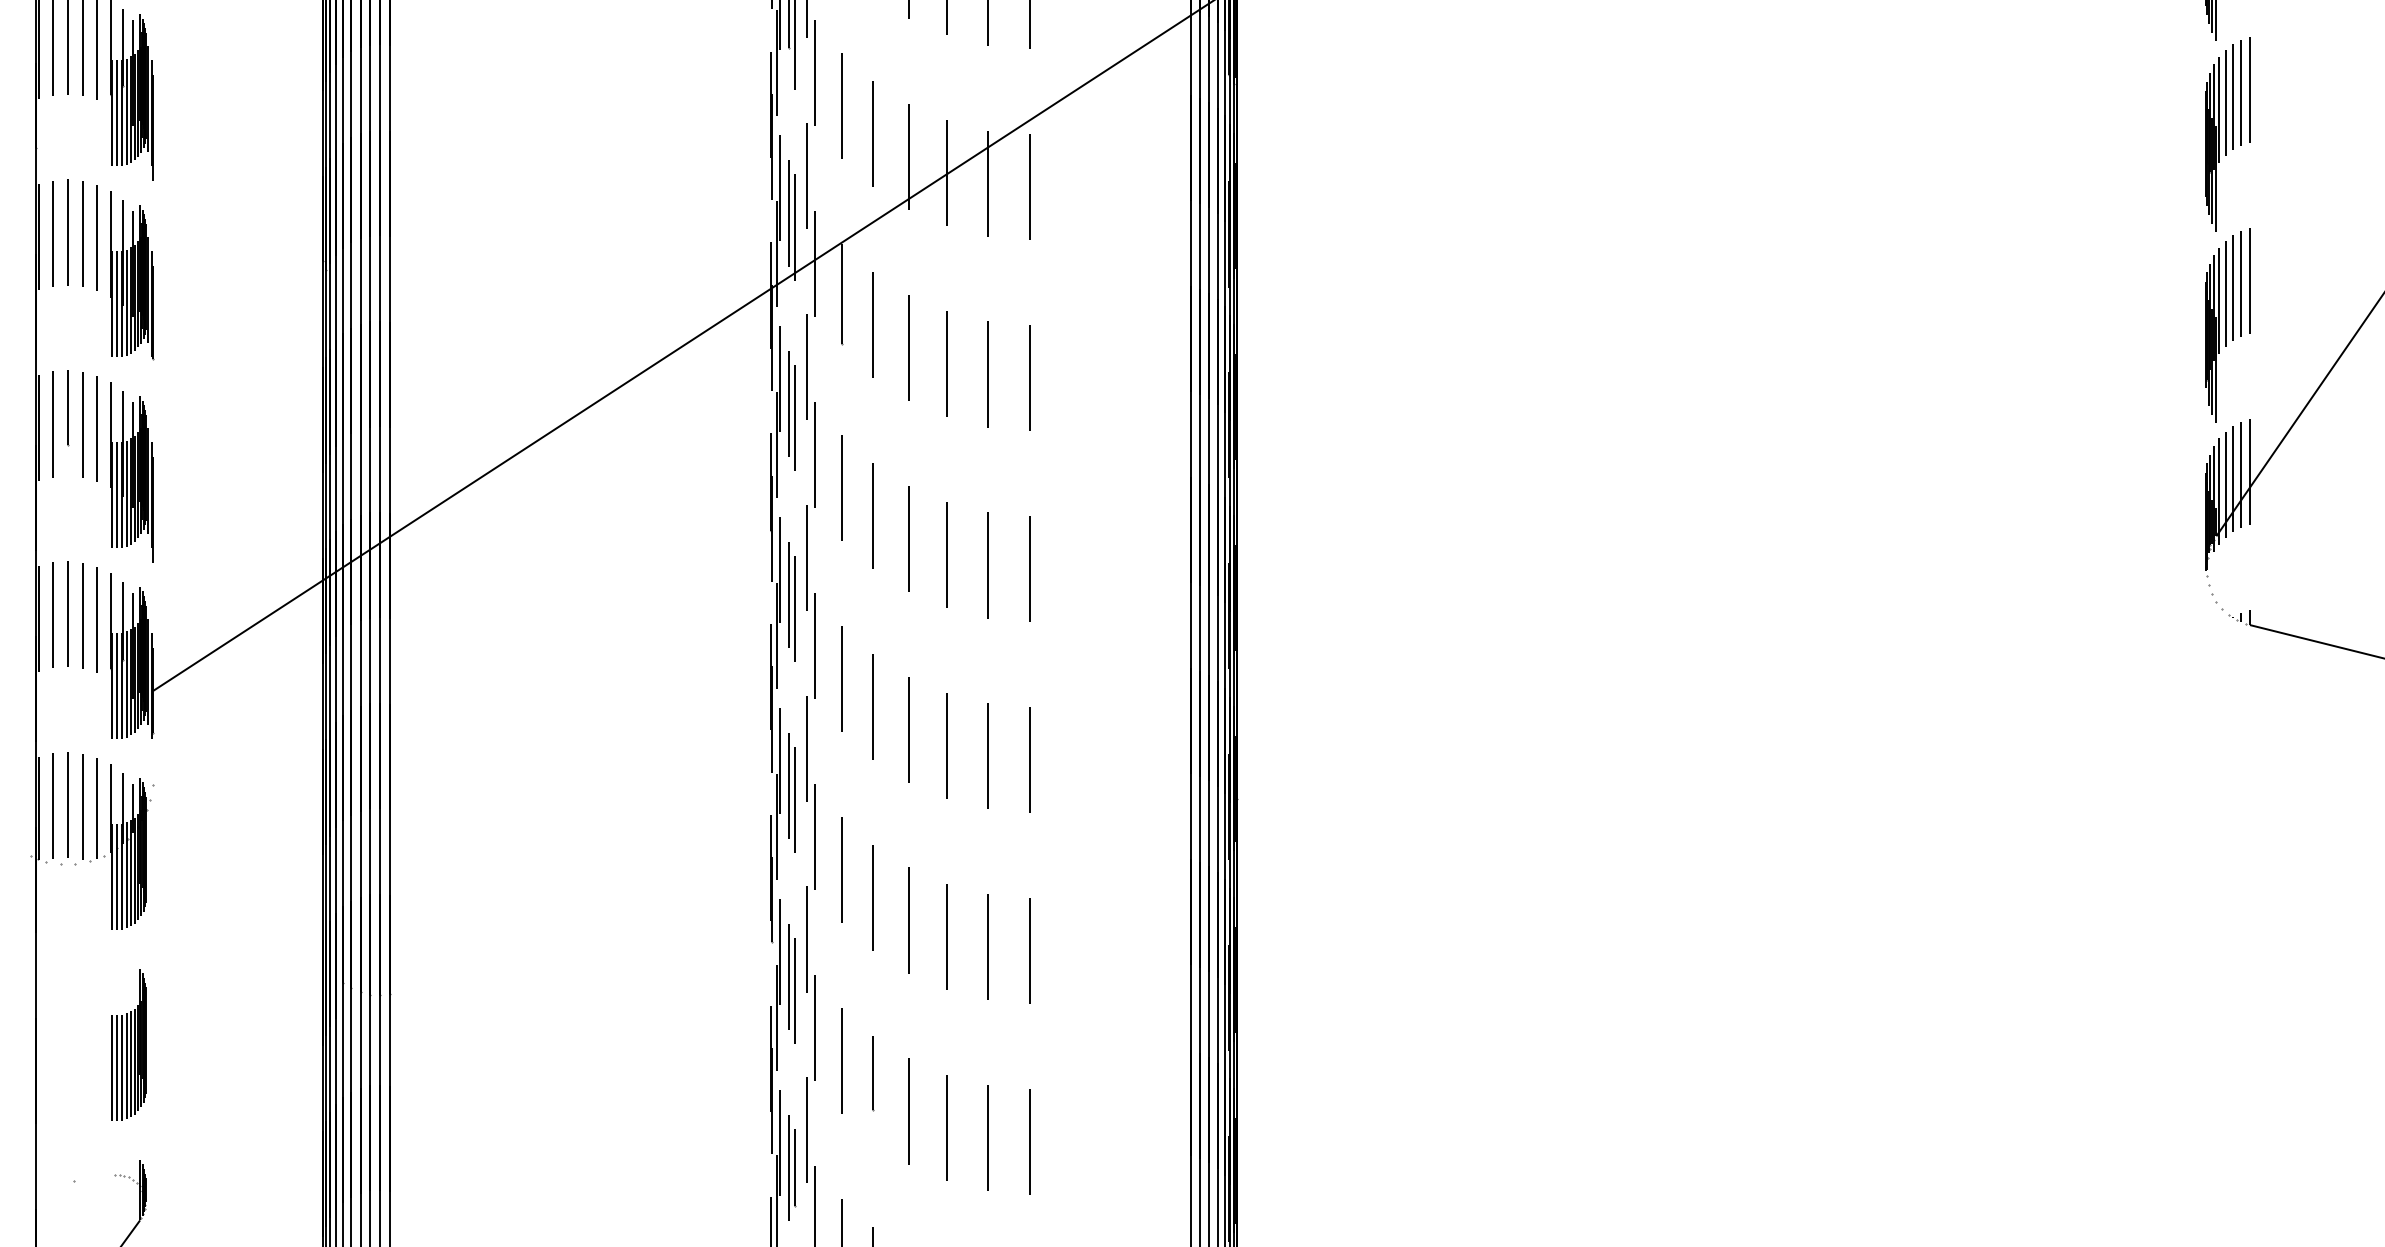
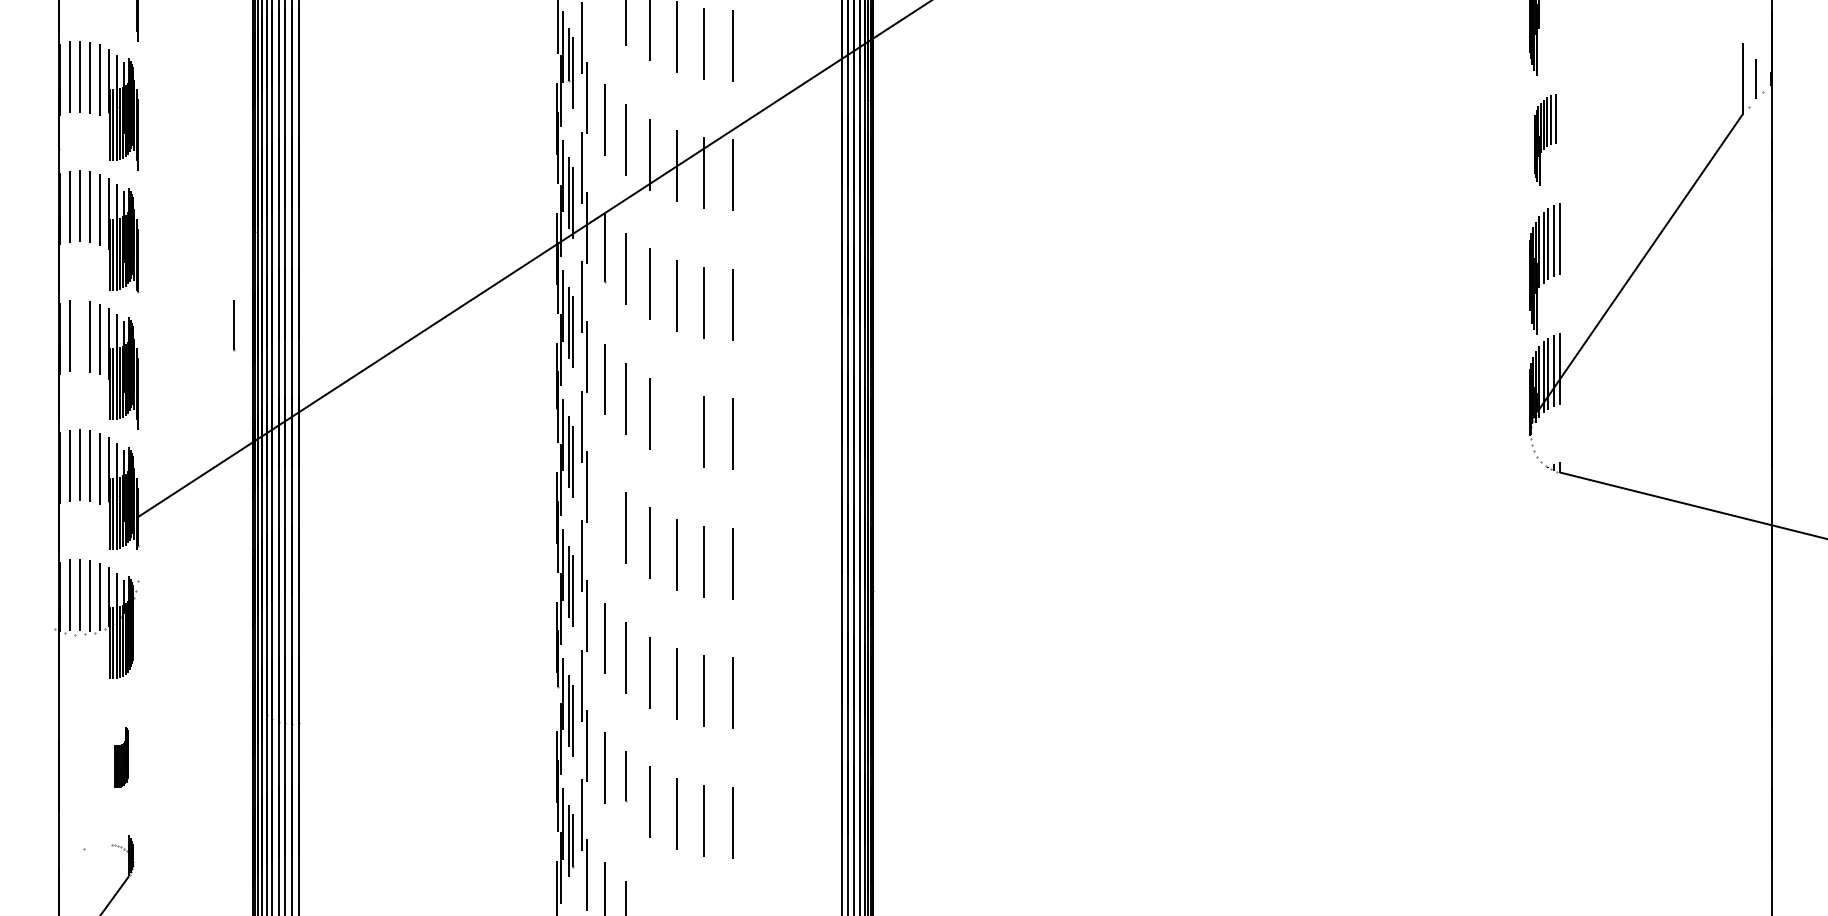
part: (2227, 134) -> (1544, 139), size x0.7
line: (68, 408) -> (234, 325), moved
line: (947, 555) -> (676, 425), removed
line: (842, 678) -> (605, 508), removed
part: (129, 1045) -> (121, 757), size x0.6

